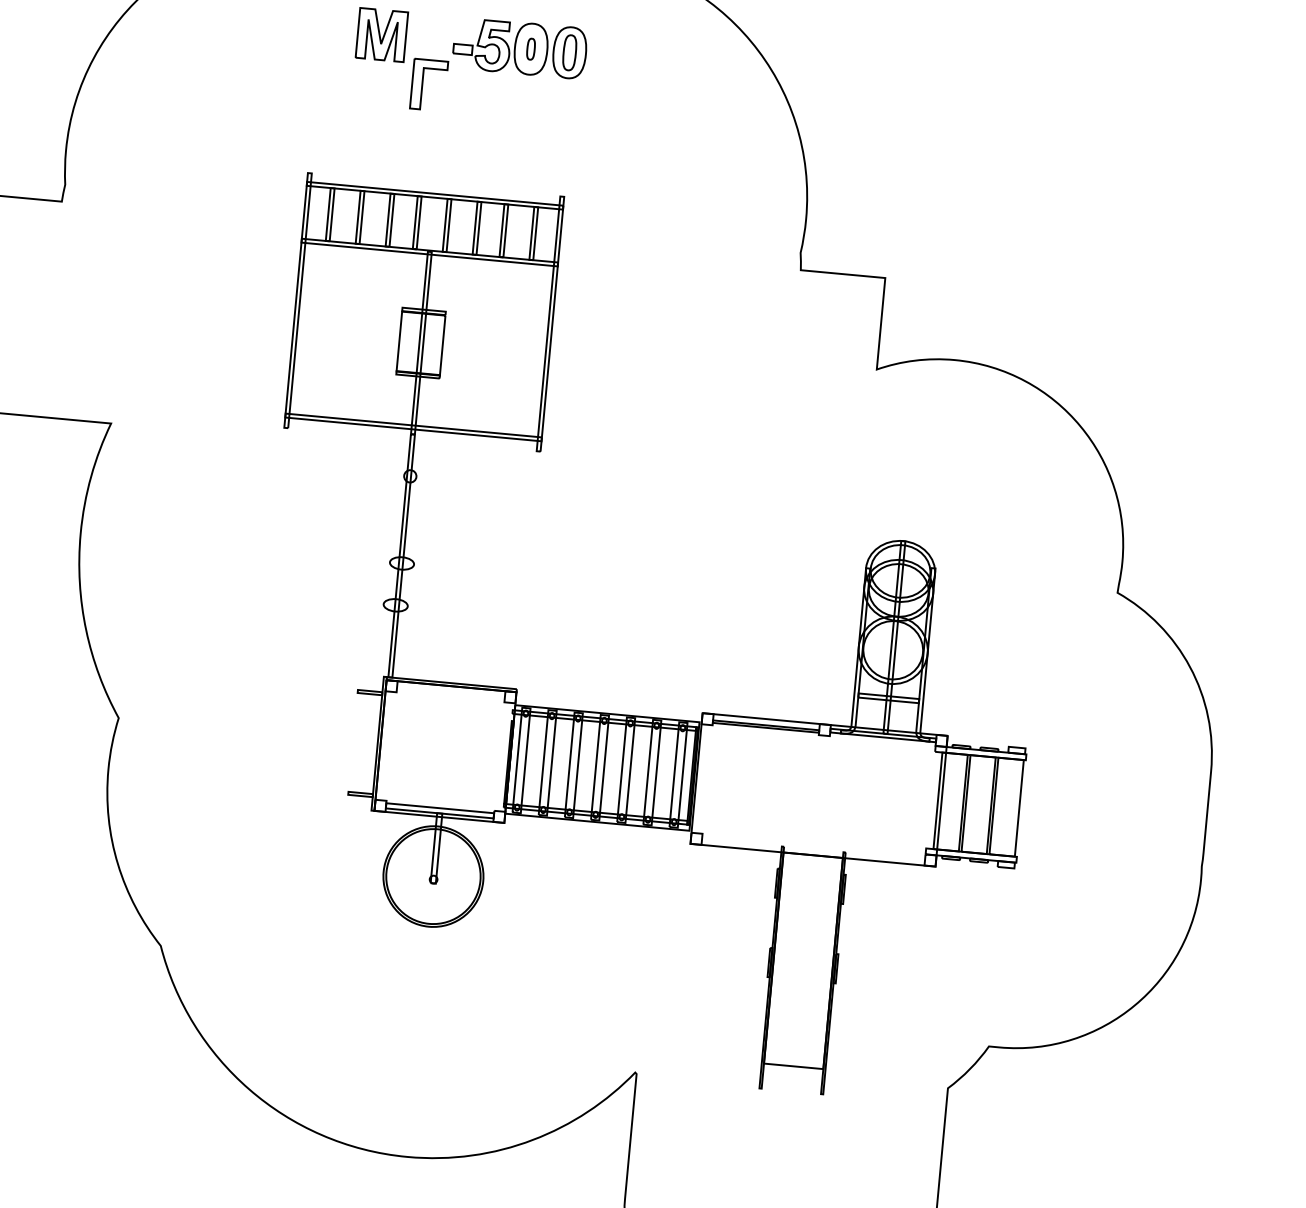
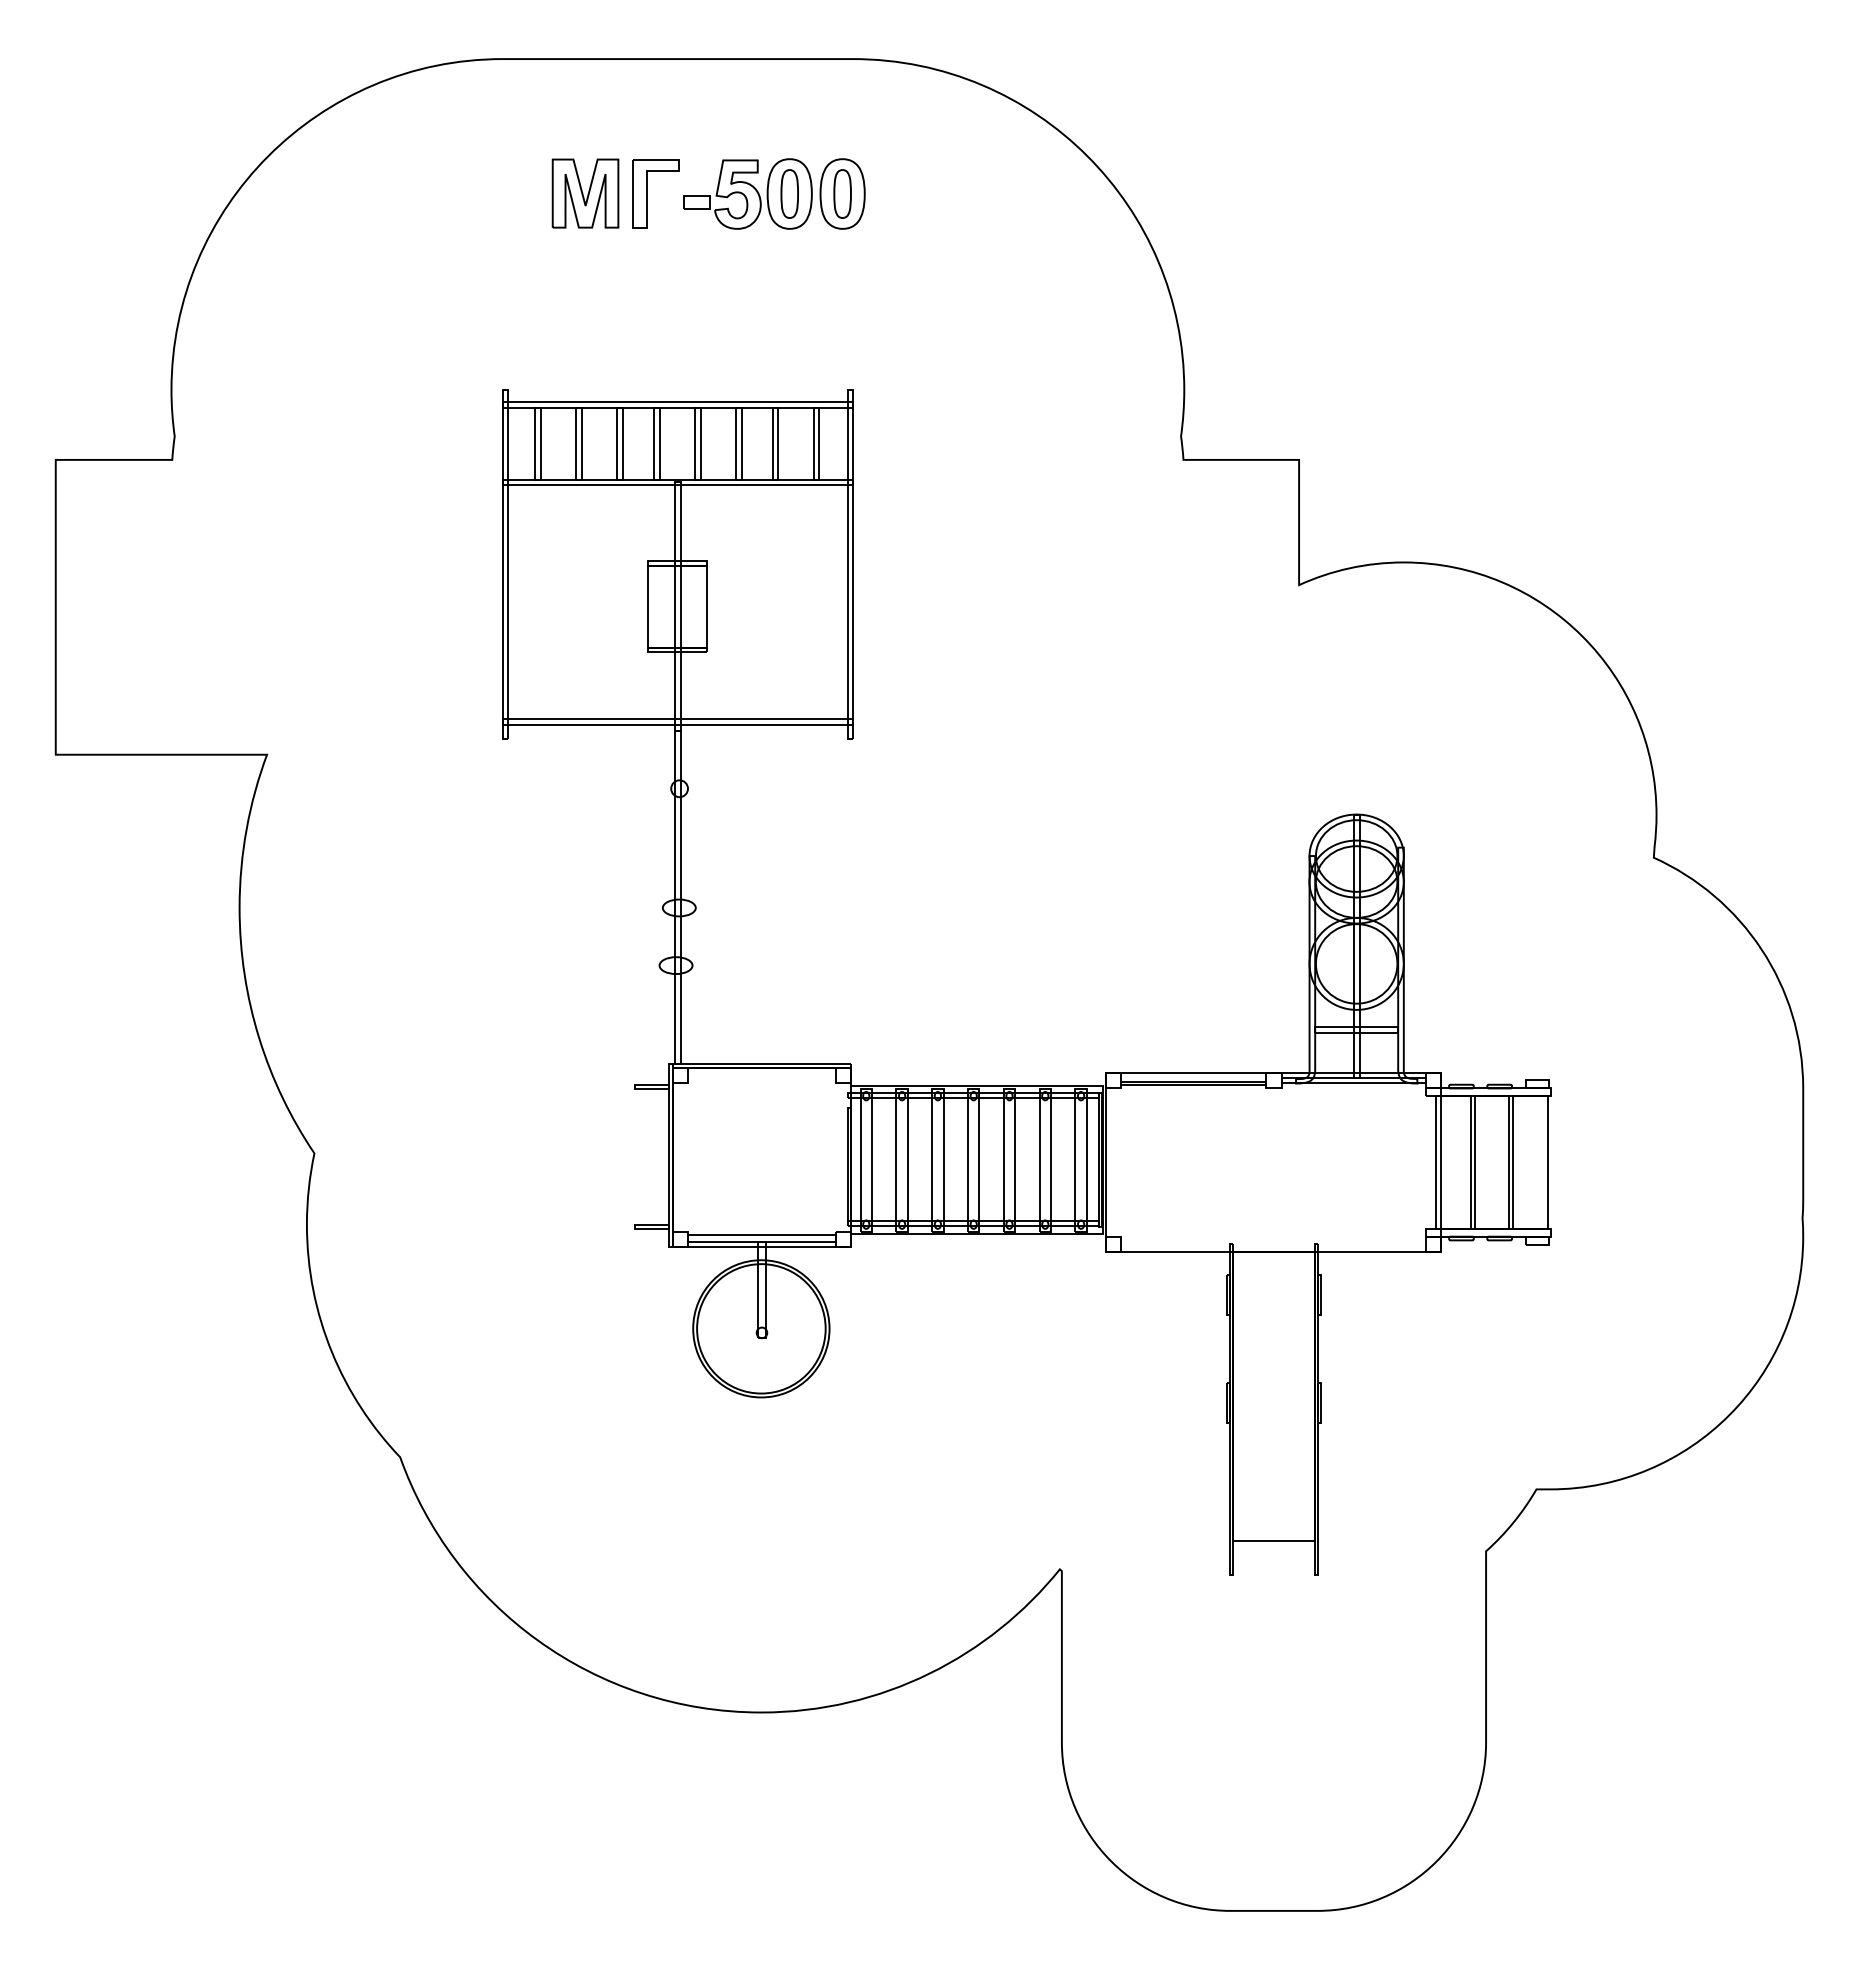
part: (530, 48) -> (789, 193), size x1.67
part: (423, 84) -> (647, 193), moved

